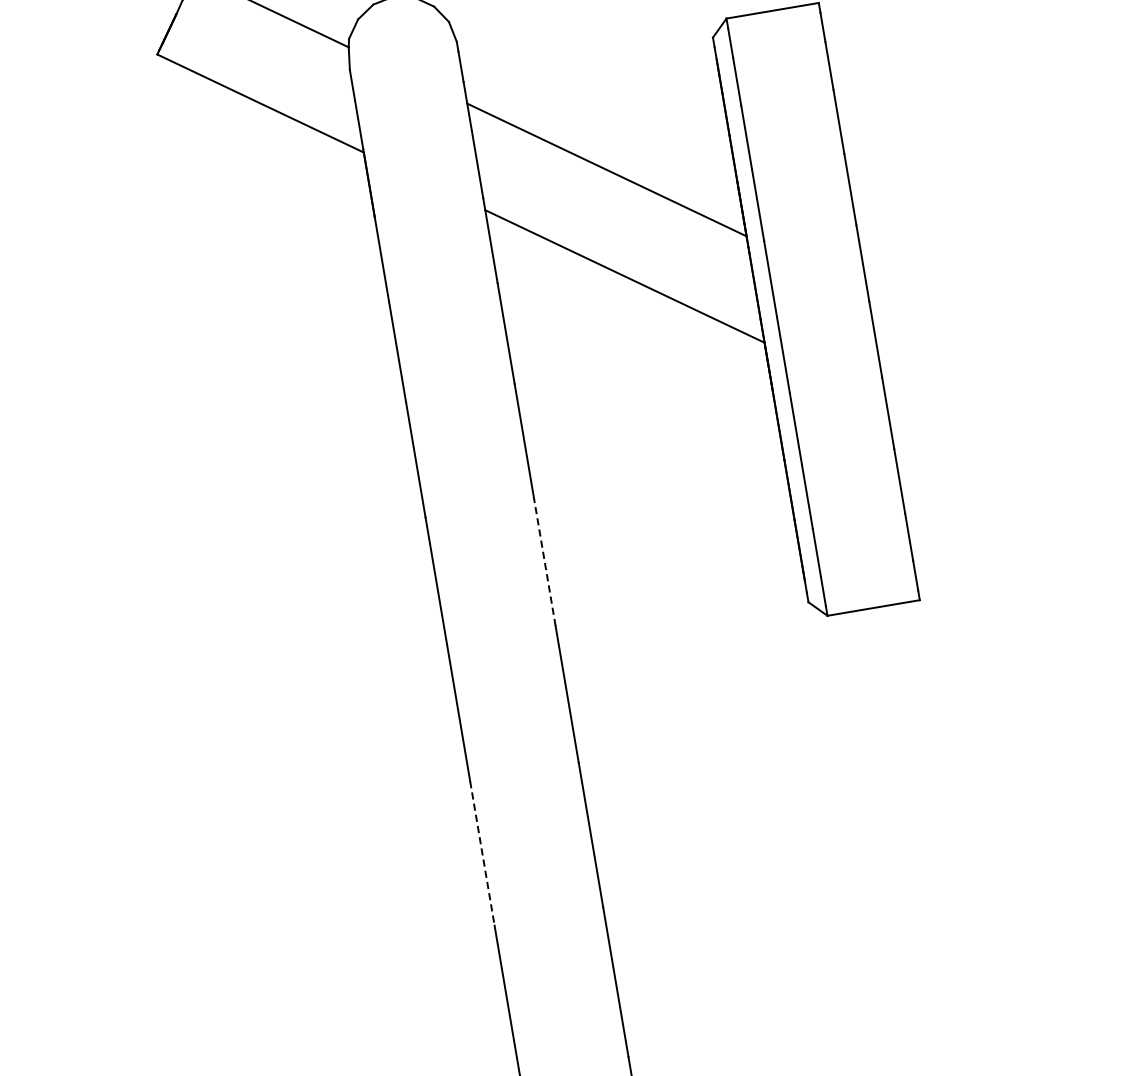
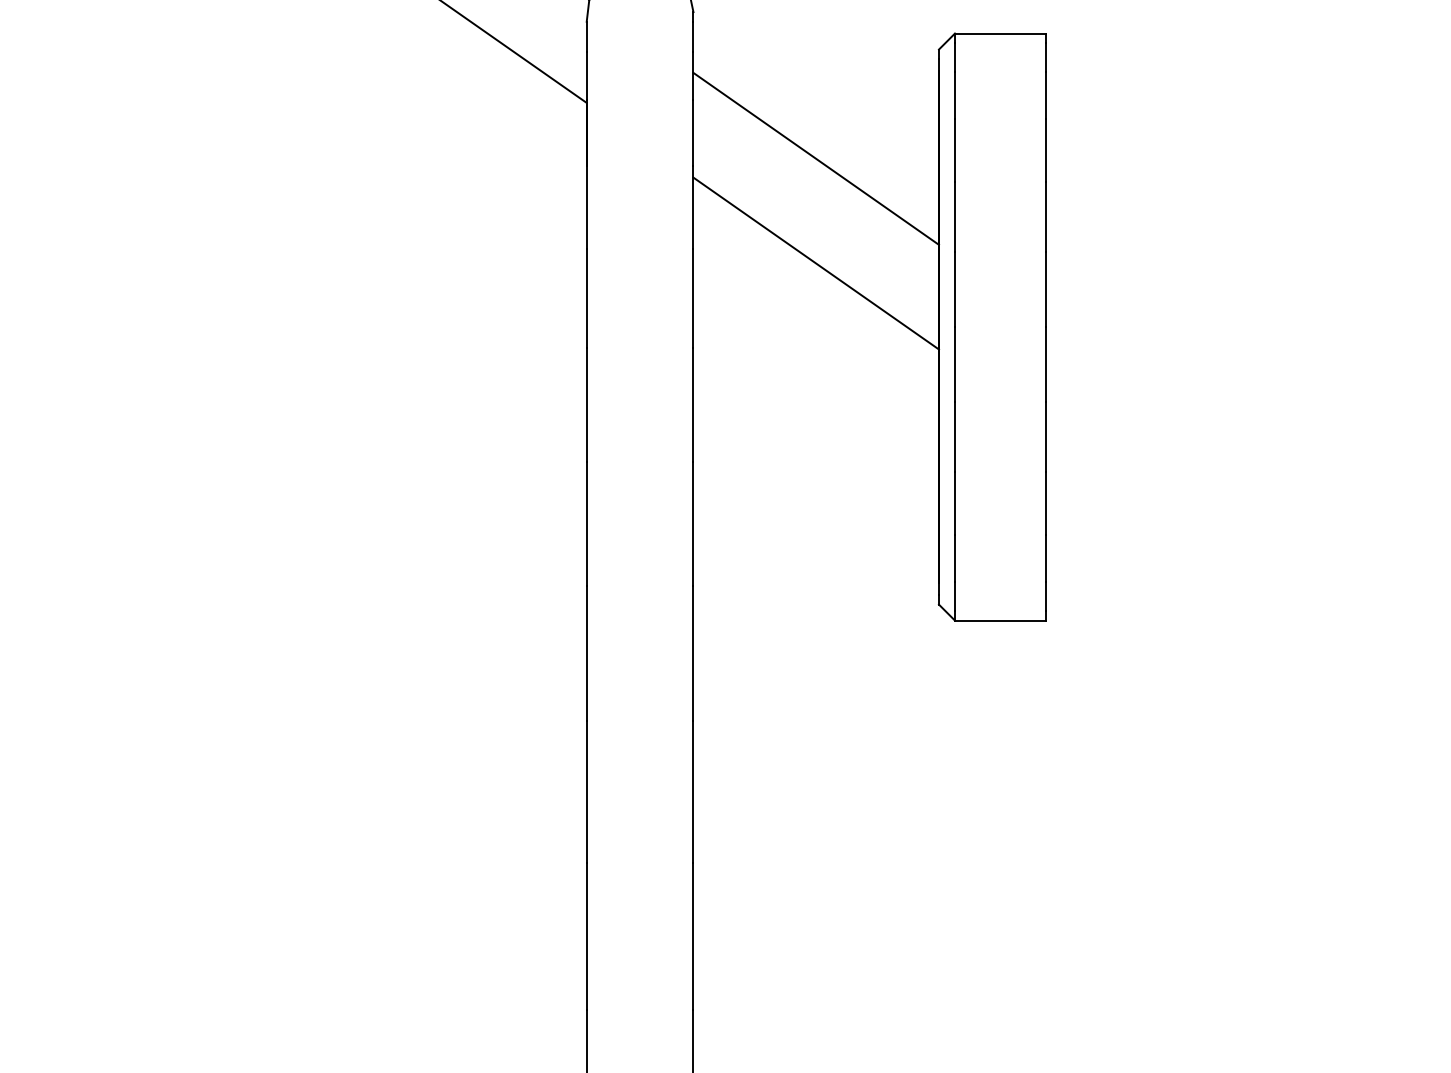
line: (544, 561) -> (693, 523), dashed -> solid
line: (482, 853) -> (586, 791), dashed -> solid

